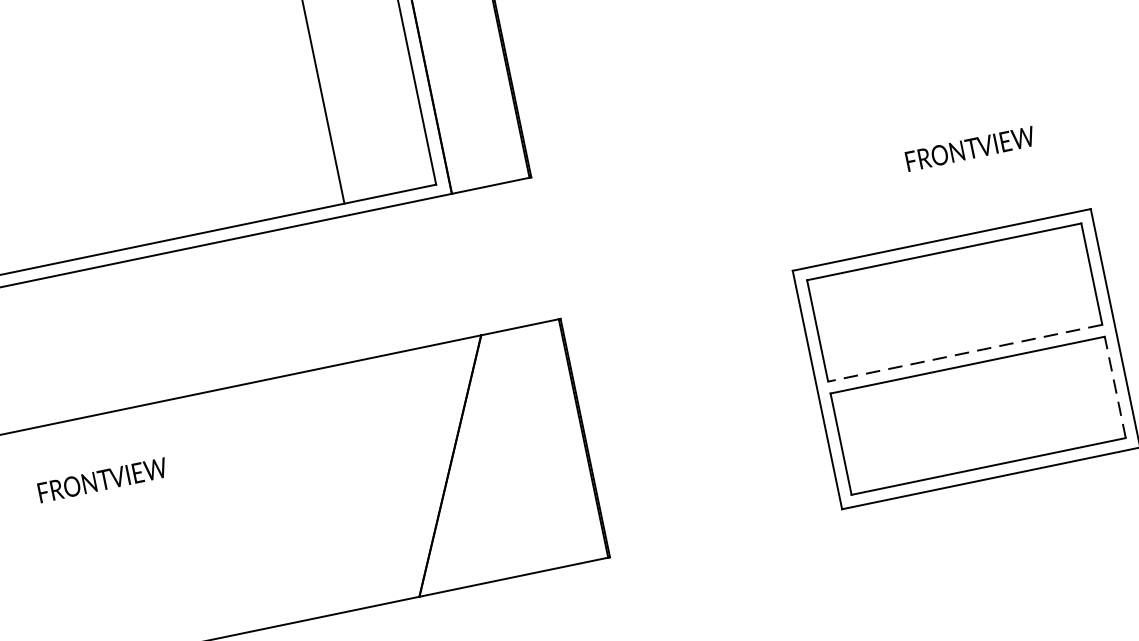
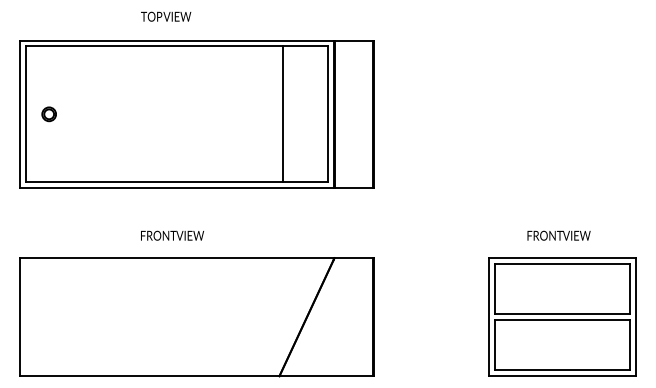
text: (969, 148) -> (558, 235), moved
line: (965, 353) -> (562, 314), dashed -> solid
line: (1115, 385) -> (630, 344), dashed -> solid
text: (102, 479) -> (172, 235), moved

